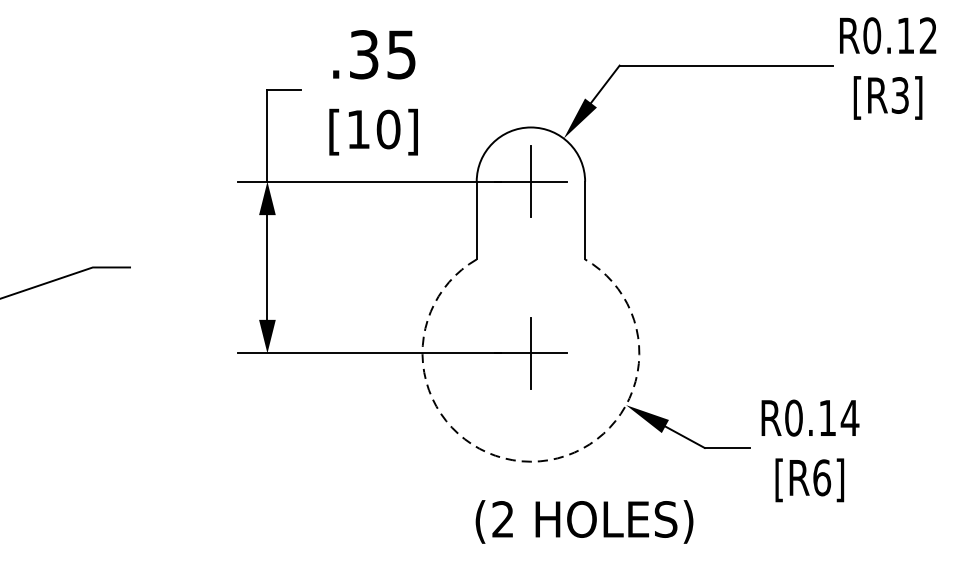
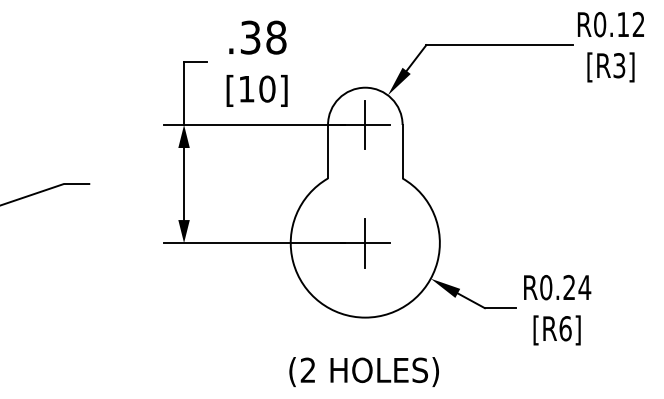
text: (401, 54) -> (276, 37), .35 -> .38
text: (826, 417) -> (568, 287), R0.14 -> R0.24
arc: (531, 461) -> (365, 317), dashed -> solid
text: (583, 522) -> (363, 372), moved

